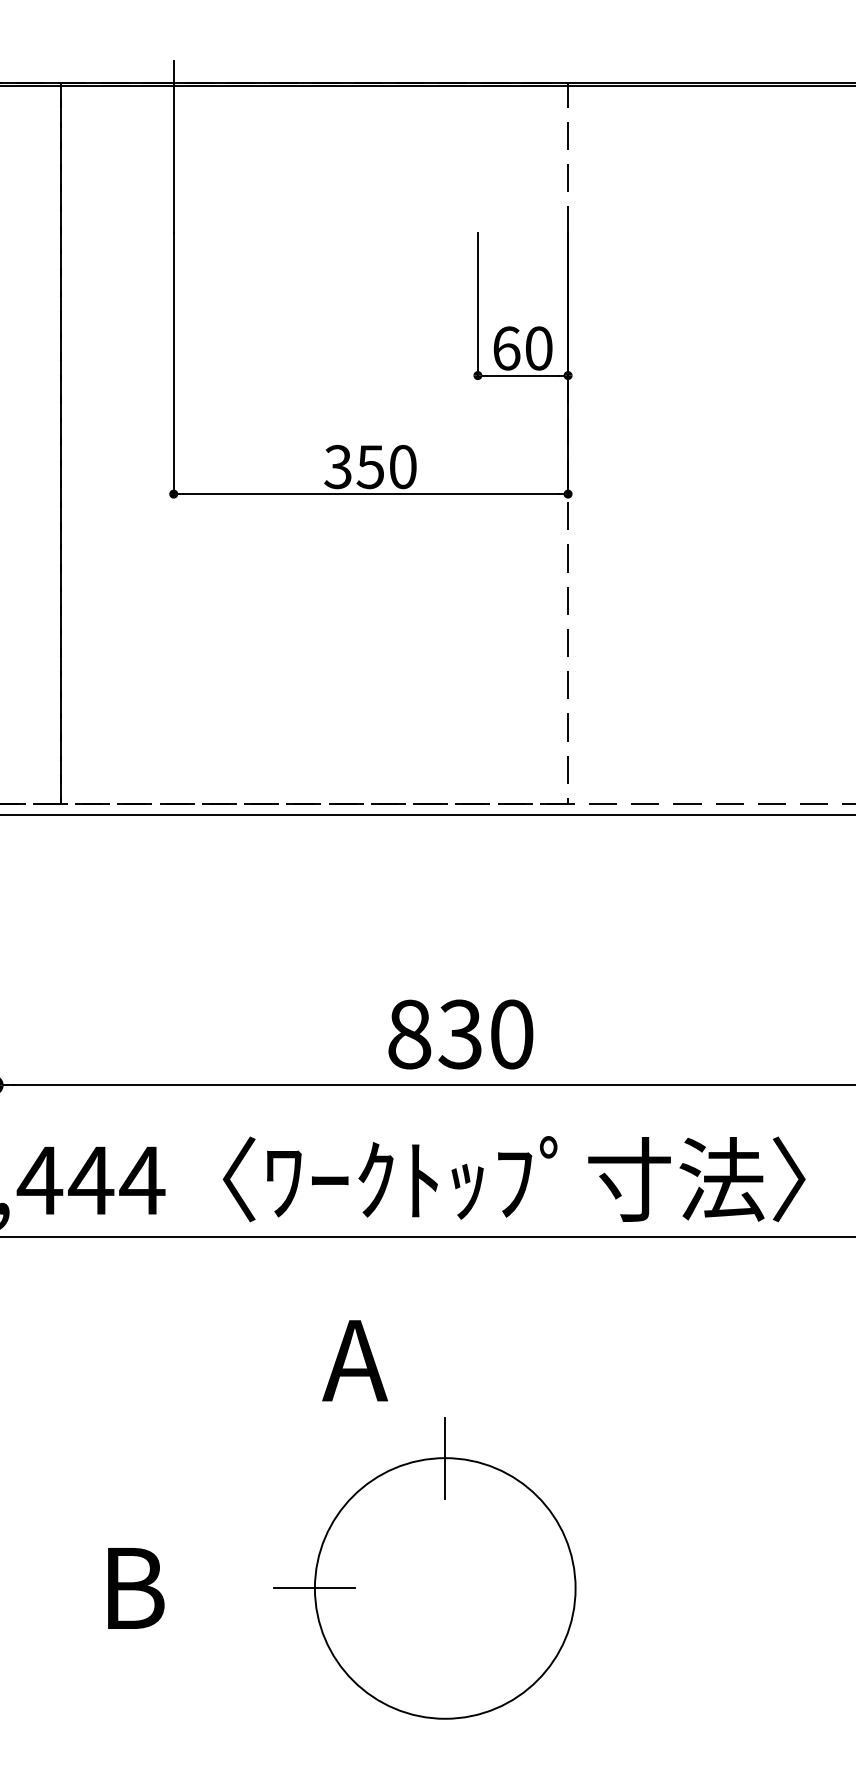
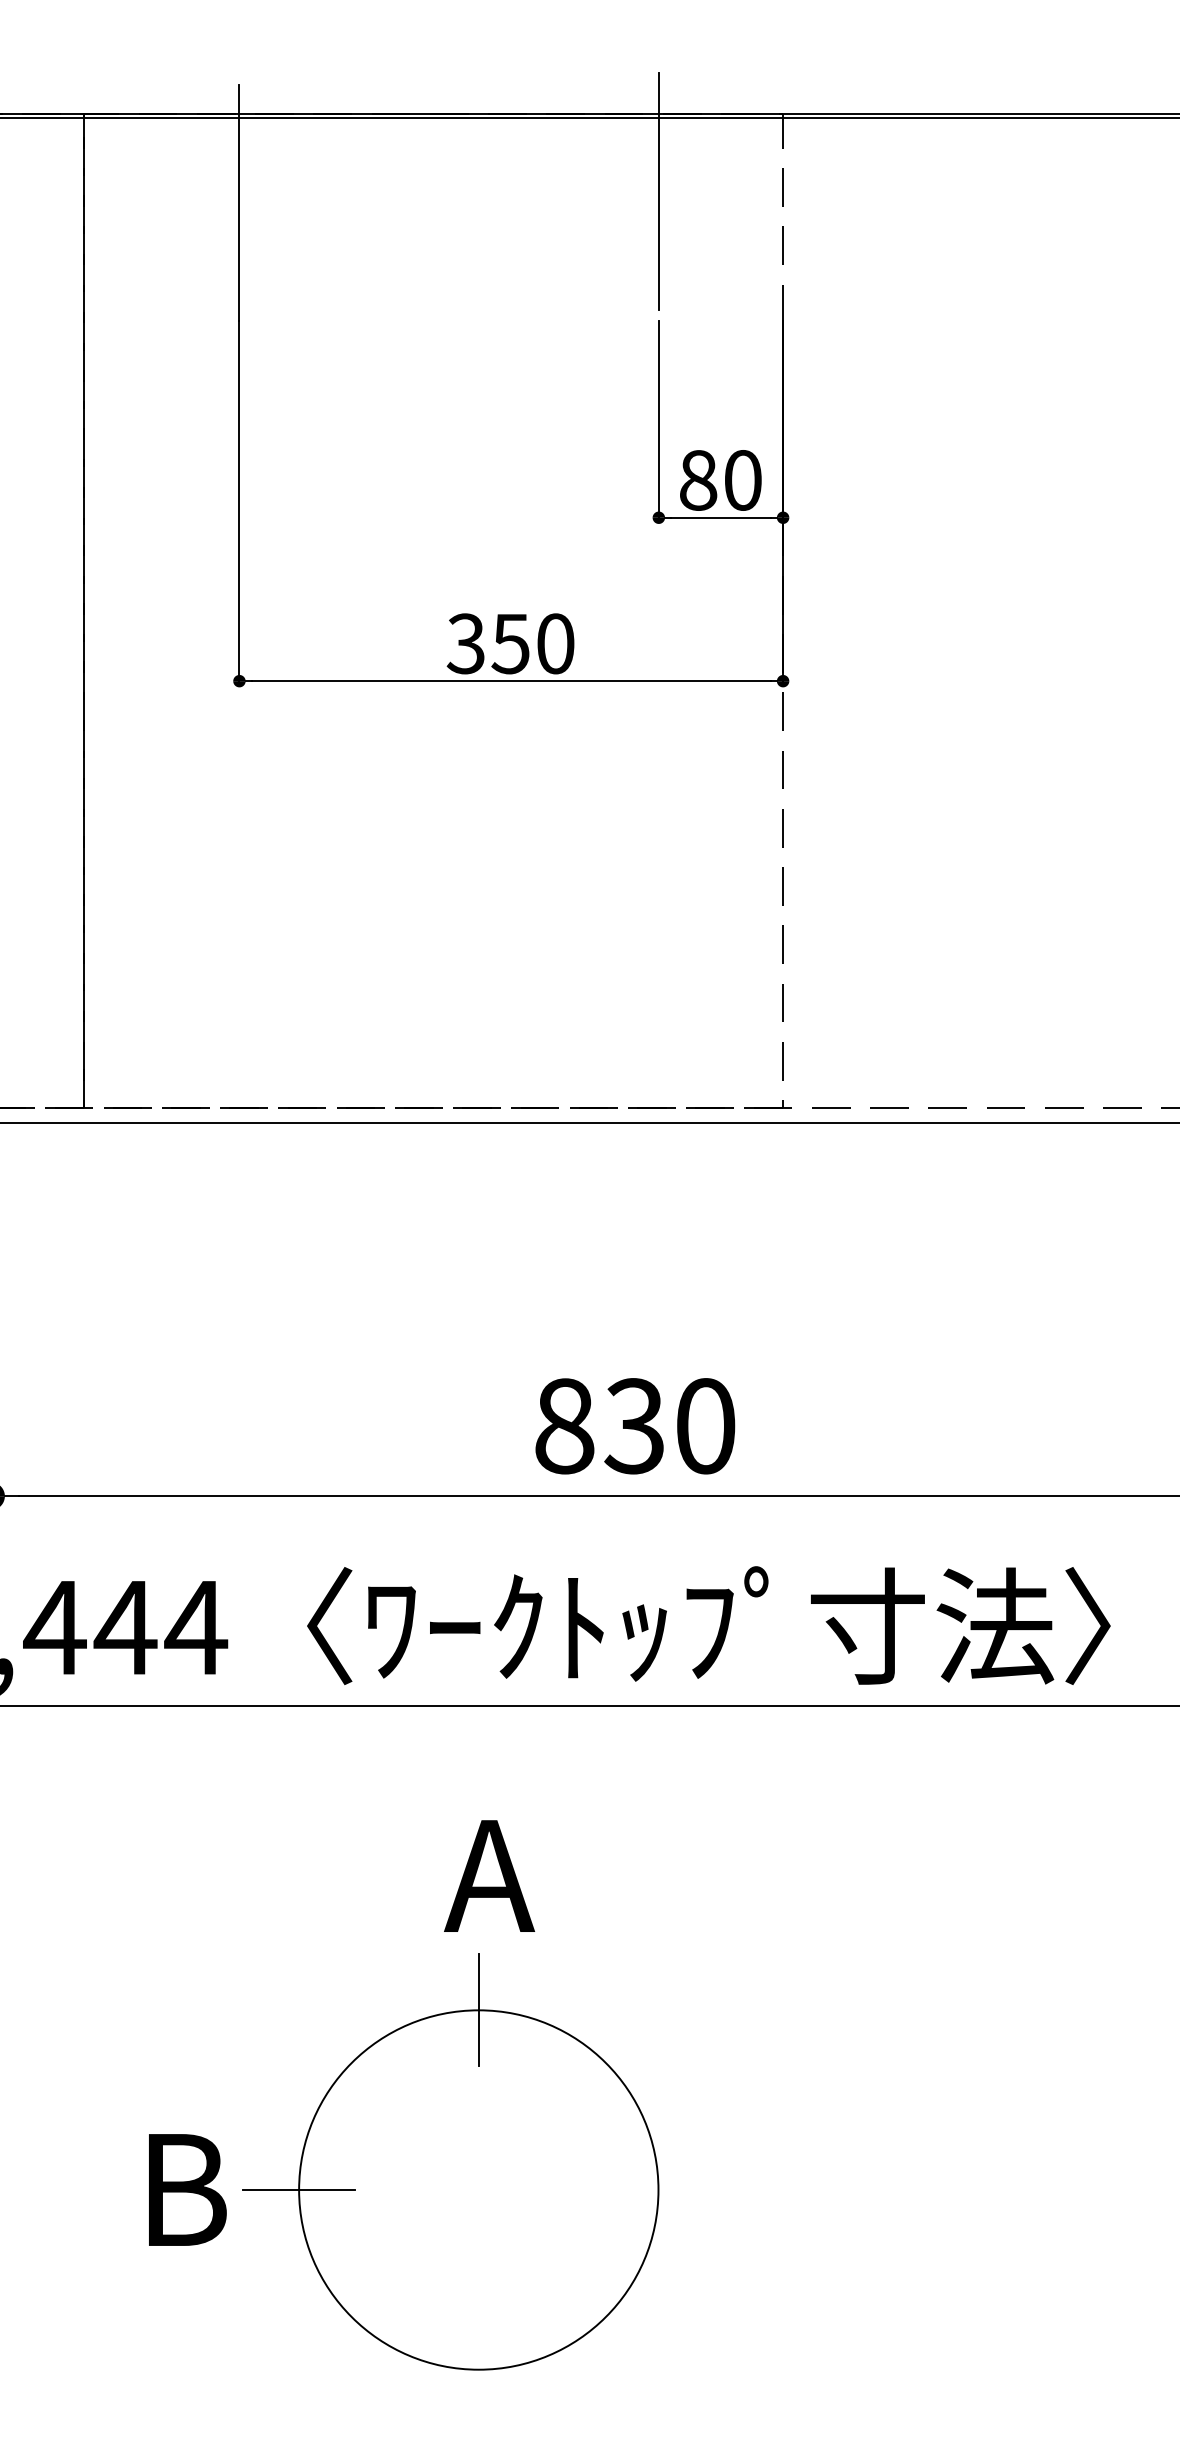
line: (477, 138) -> (658, 191), added
text: (506, 348) -> (698, 480), 60 -> 80
part: (424, 1567) -> (450, 2161), moved

